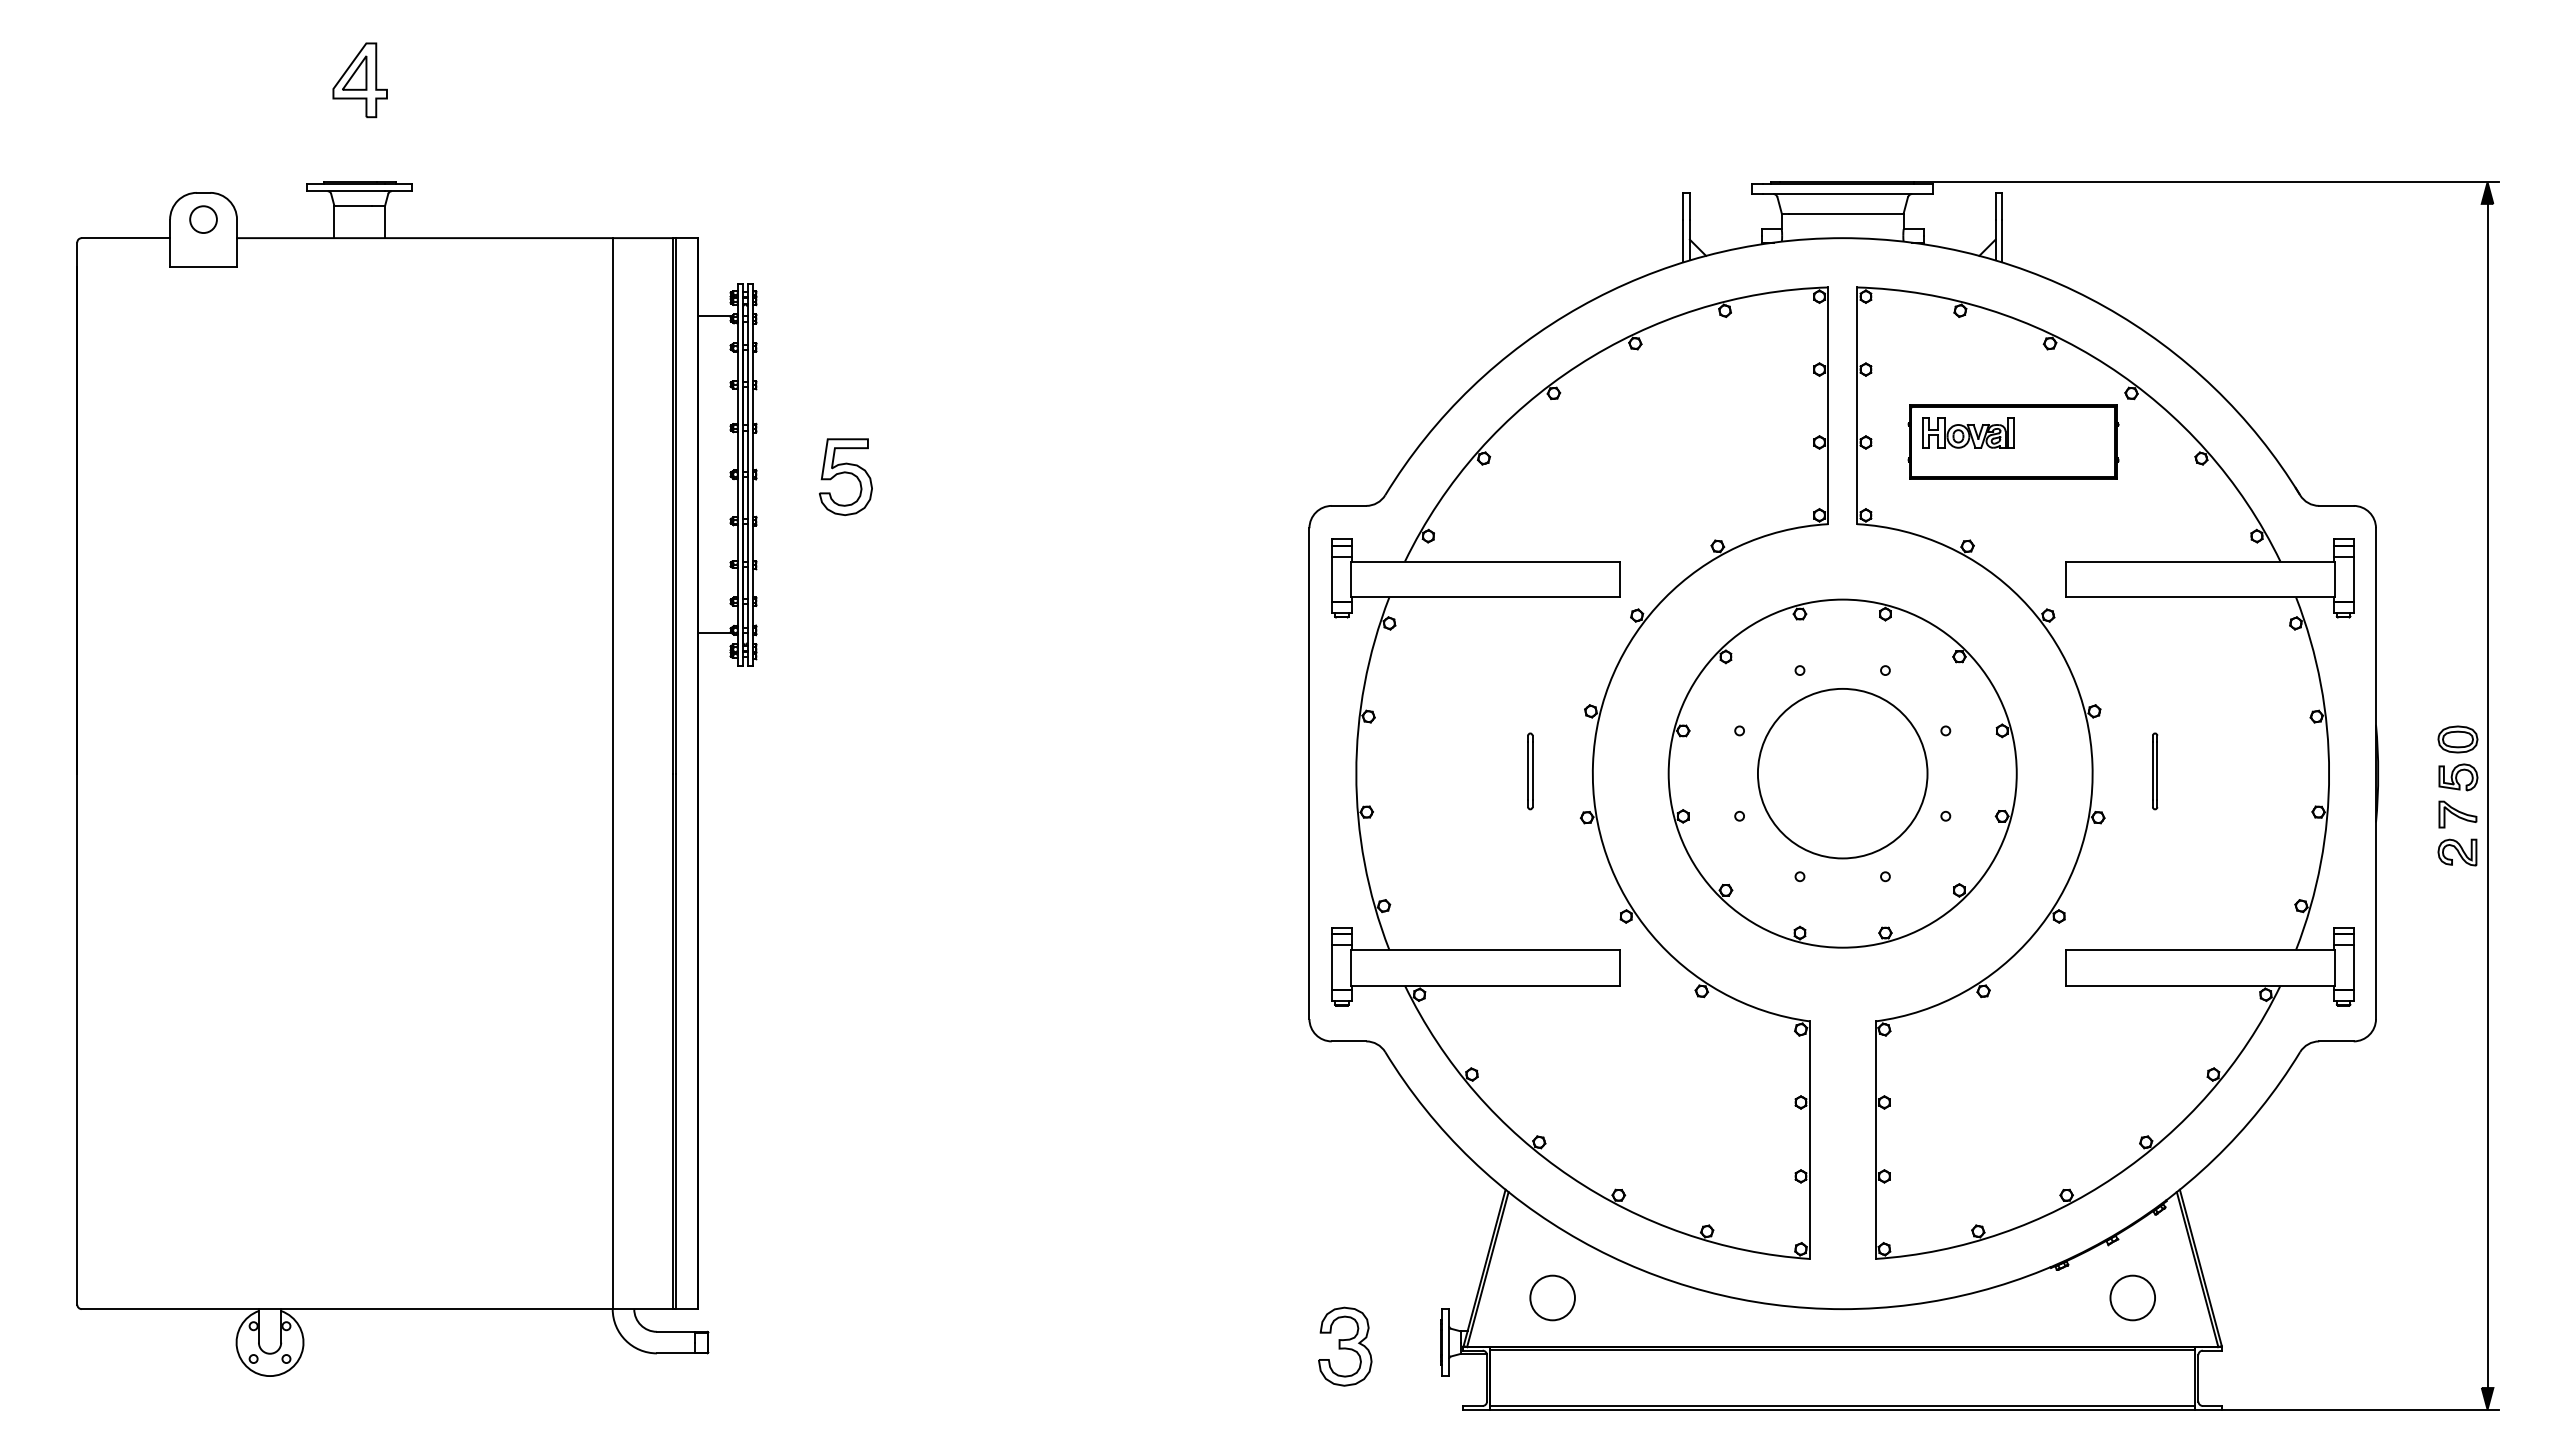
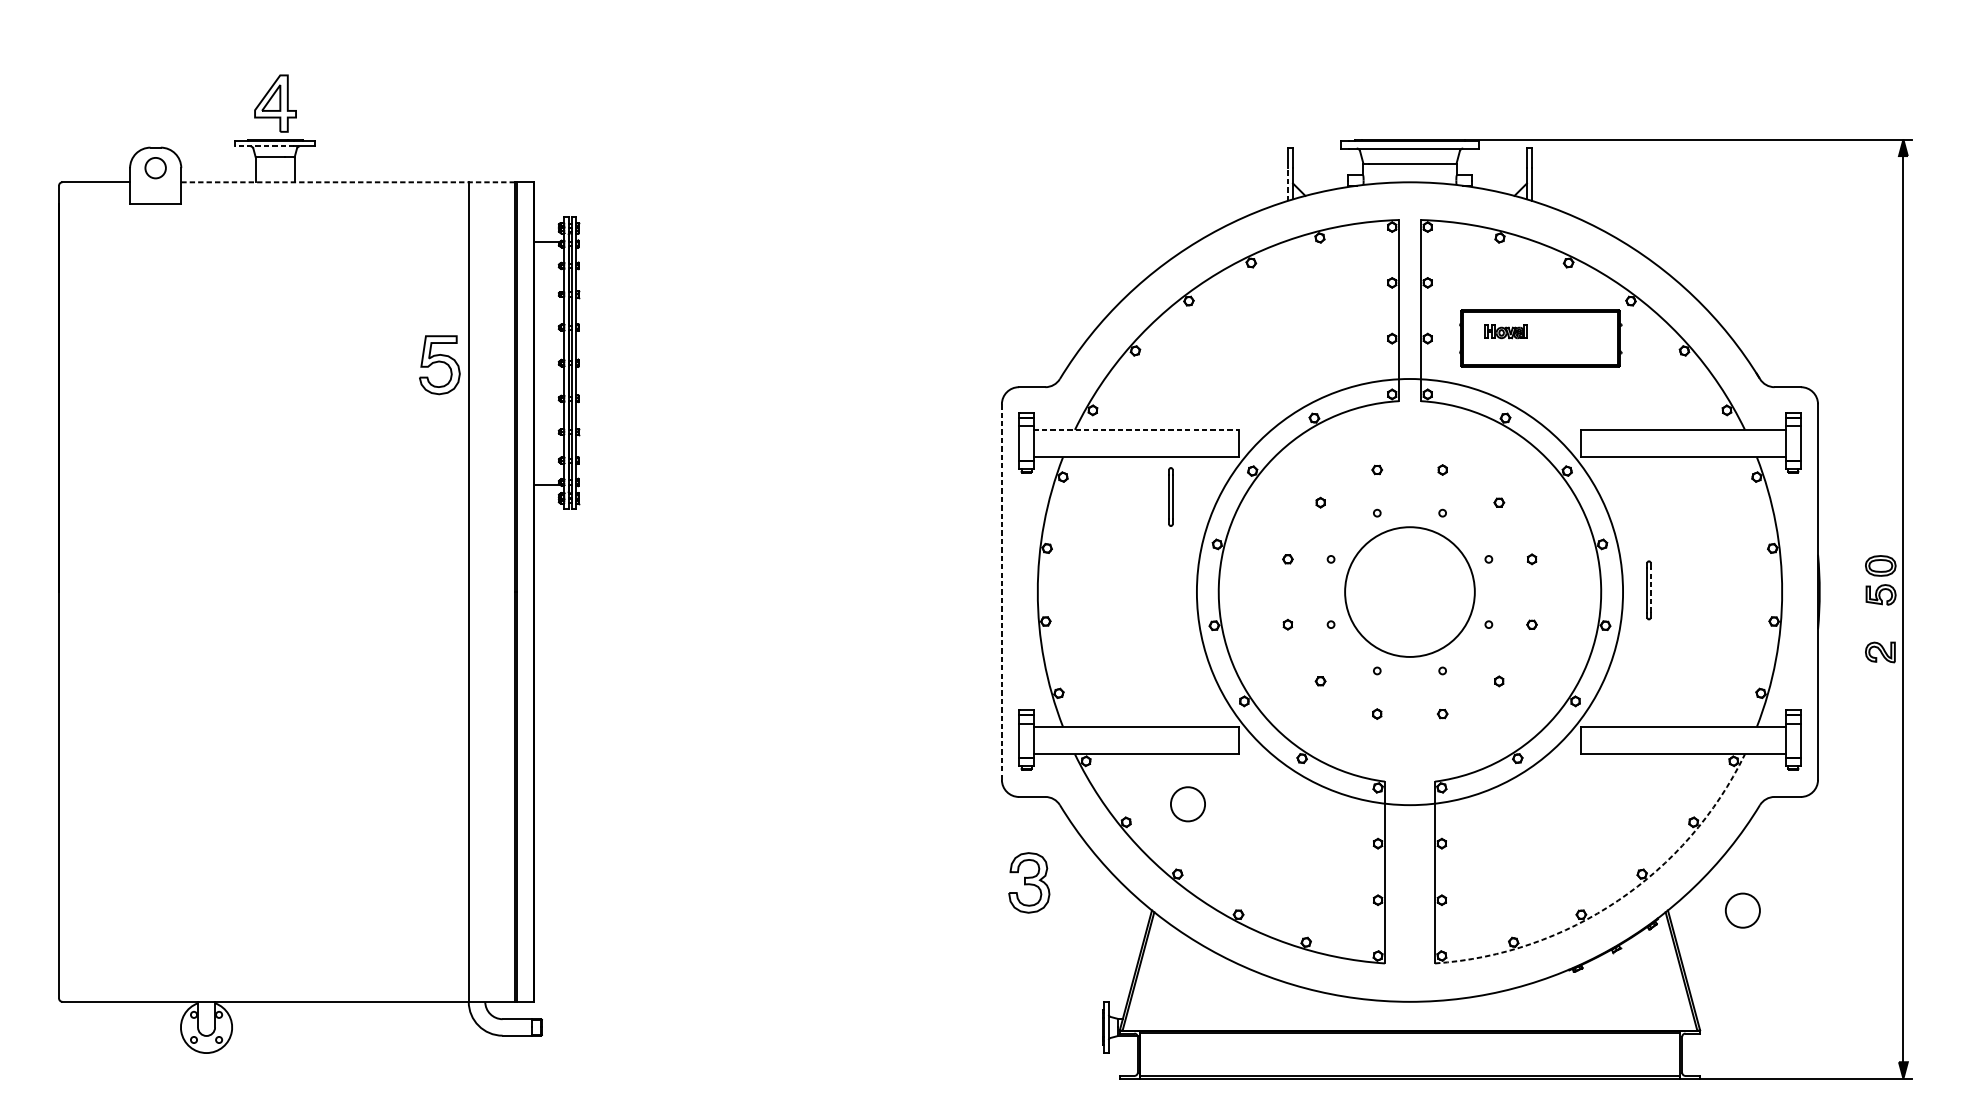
part: (359, 80) -> (275, 103), moved
line: (346, 191) -> (265, 146), solid -> dashed
line: (454, 238) -> (347, 182), solid -> dashed
line: (1683, 240) -> (1288, 184), solid -> dashed
part: (1968, 432) -> (1506, 331), size x0.6
part: (845, 476) -> (439, 364), moved
line: (1485, 561) -> (1136, 429), solid -> dashed
line: (2157, 770) -> (1650, 589), solid -> dashed
part: (1530, 771) -> (1171, 497), moved
line: (1309, 773) -> (1001, 591), solid -> dashed
circle: (1842, 773) -> (1409, 591), size x1.6
part: (2457, 814) -> (1880, 623), removed
arc: (2114, 1176) -> (1617, 900), solid -> dashed
circle: (1552, 1297) -> (1187, 803), moved
circle: (2132, 1297) -> (1742, 910), moved
part: (1345, 1346) -> (1029, 882), moved

